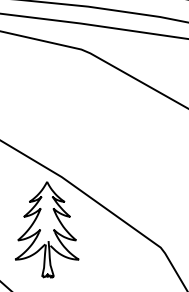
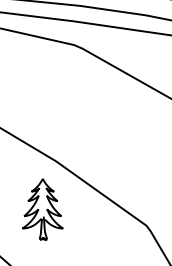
part: (46, 229) -> (42, 209), size x0.7

